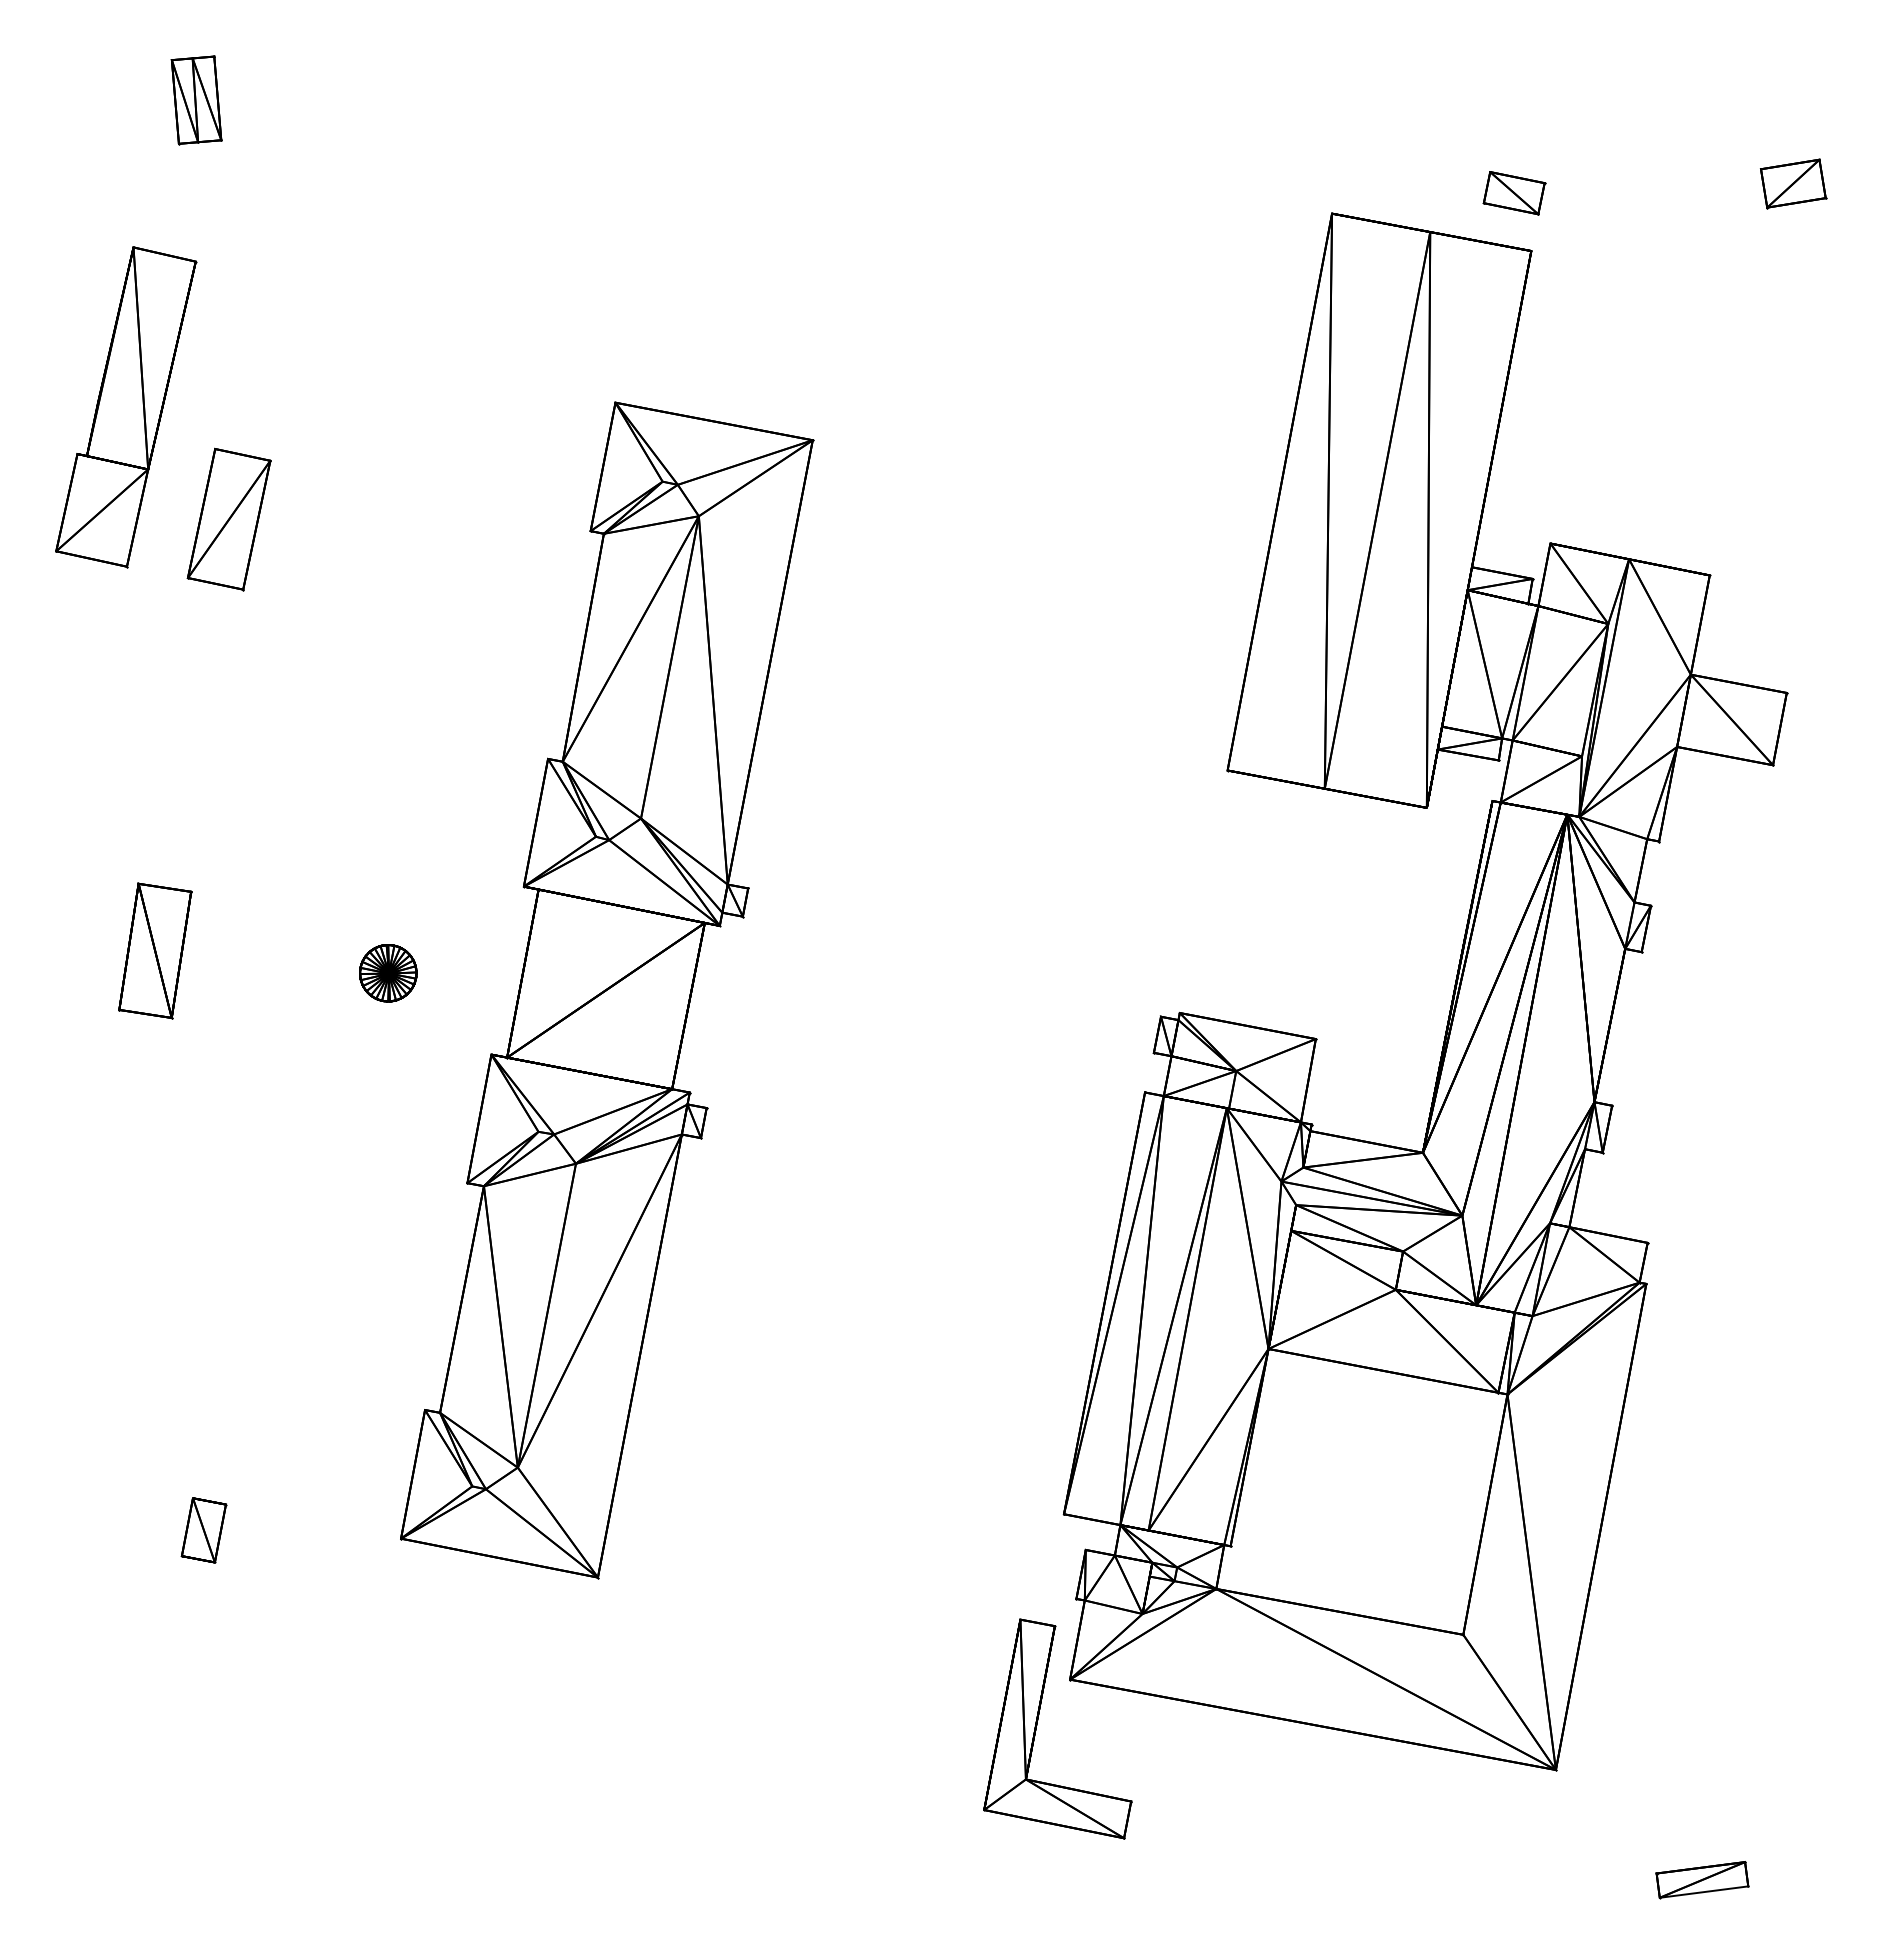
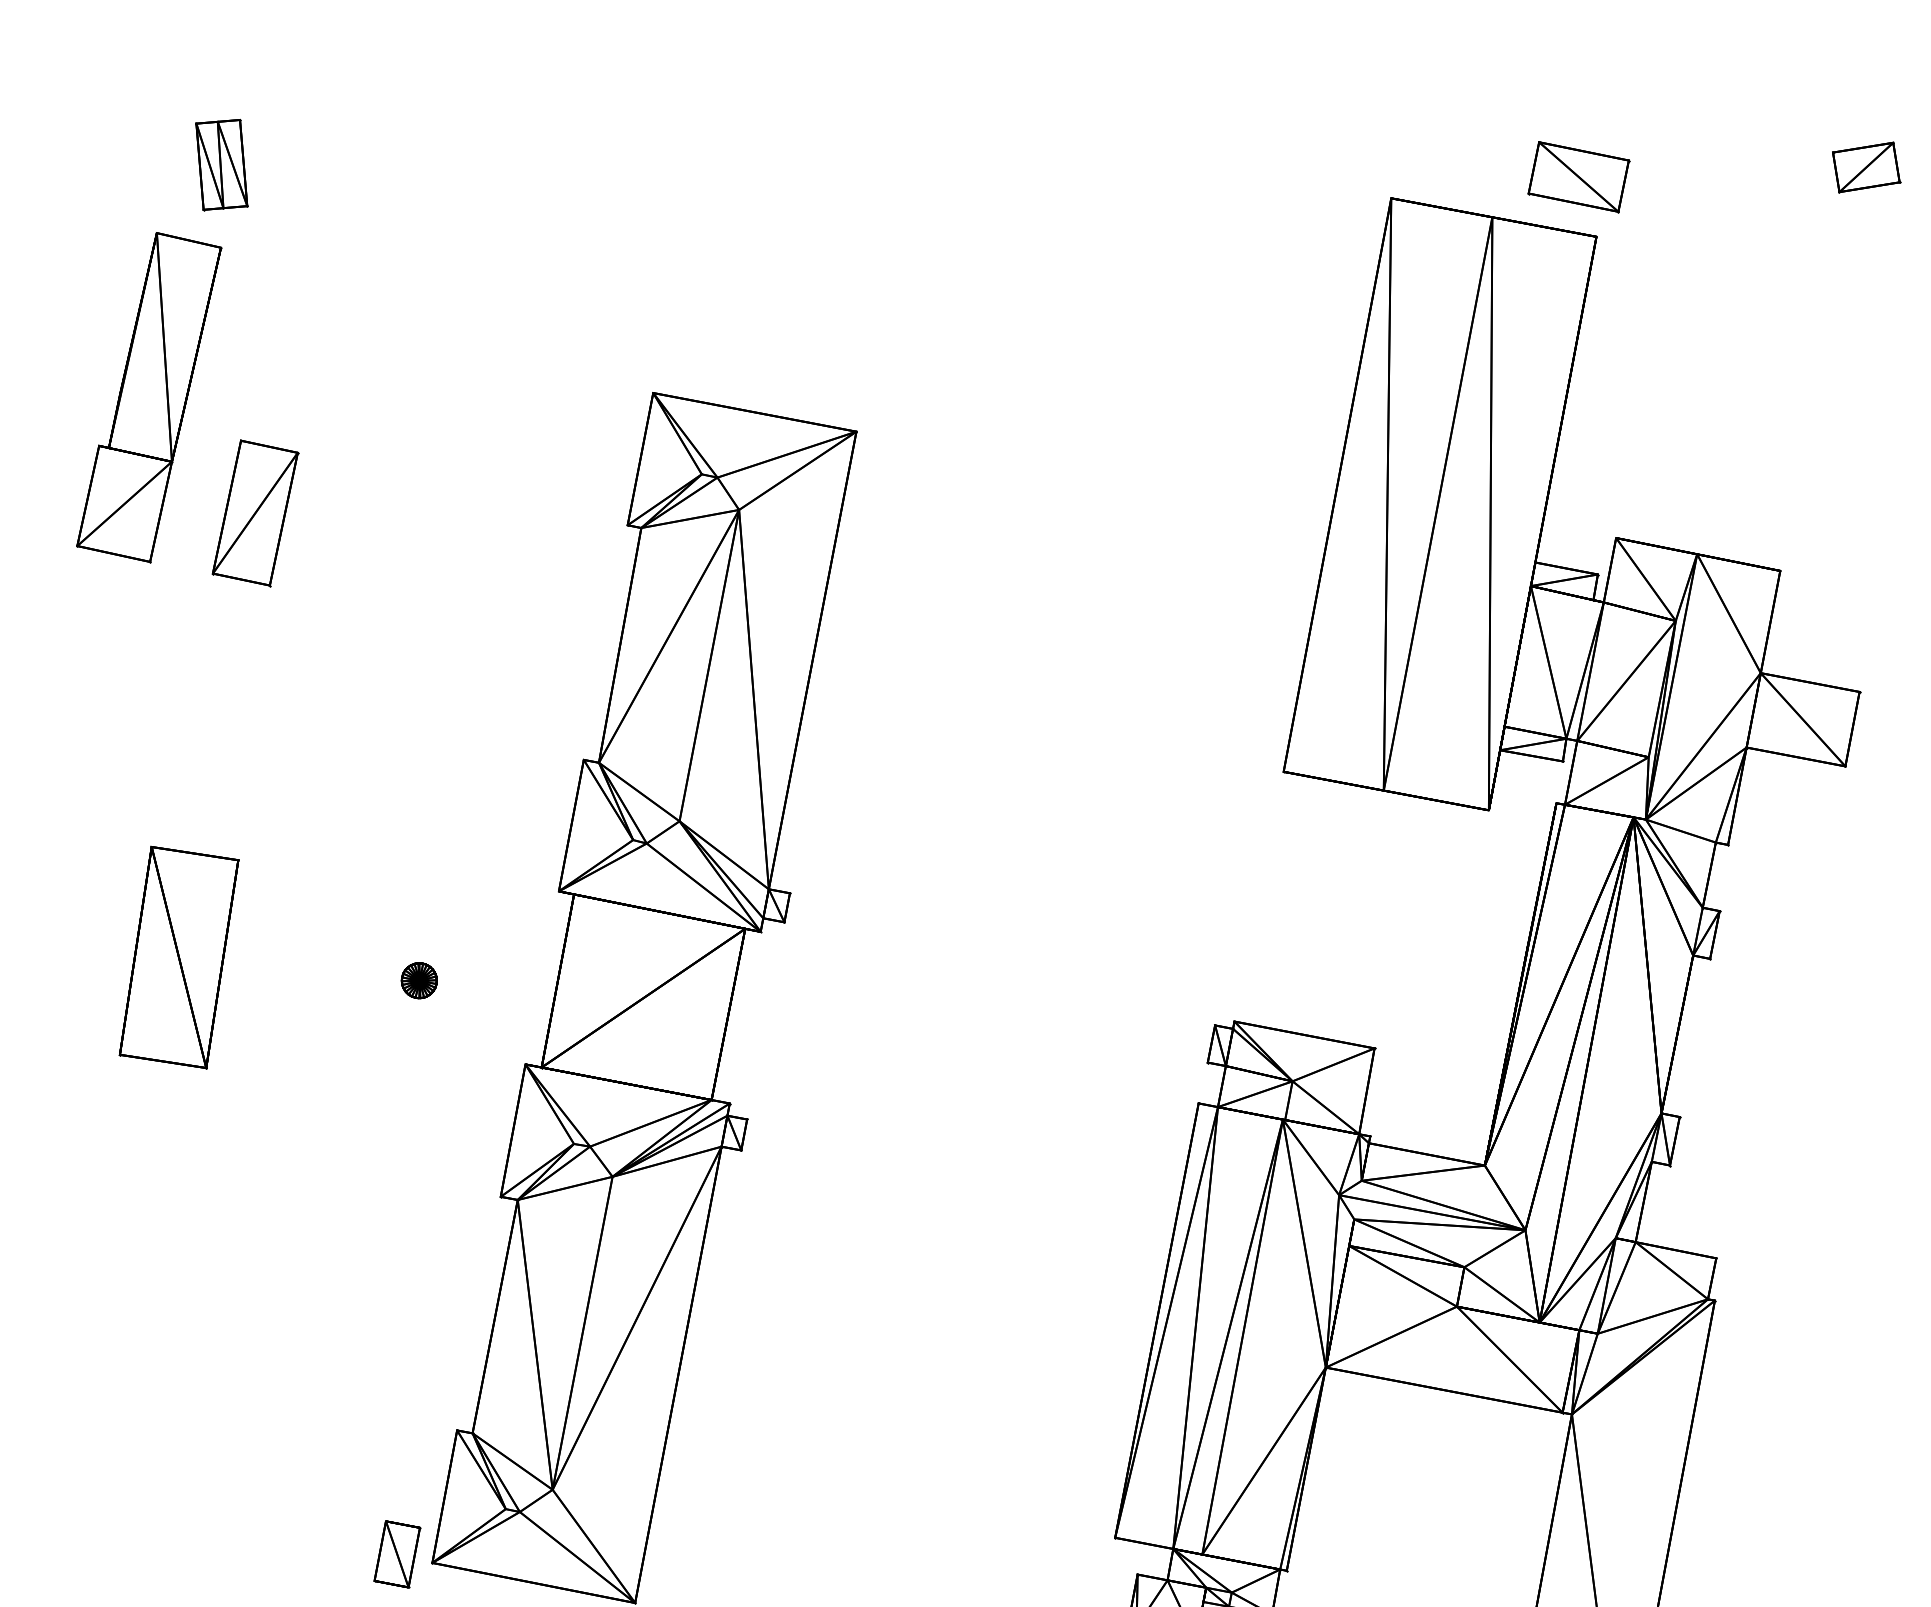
part: (196, 100) -> (221, 165), moved
part: (1514, 193) -> (1579, 177), size x1.6
part: (155, 950) -> (179, 957), size x1.6
part: (388, 973) -> (419, 980), size x0.6
part: (203, 1530) -> (396, 1554), moved

